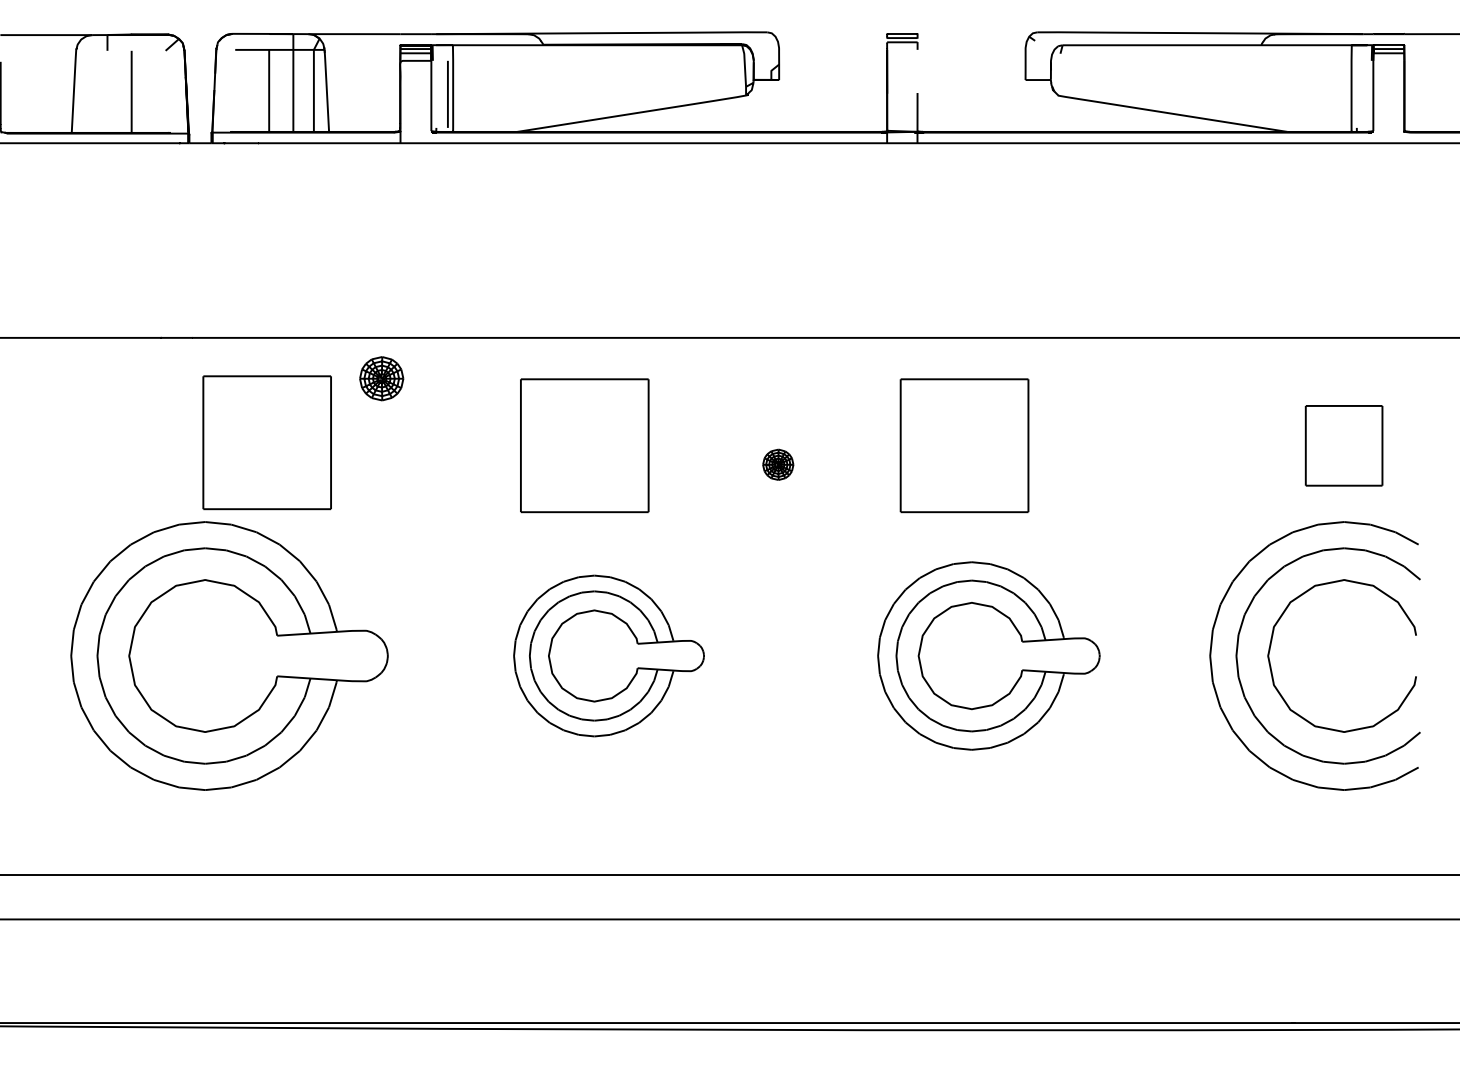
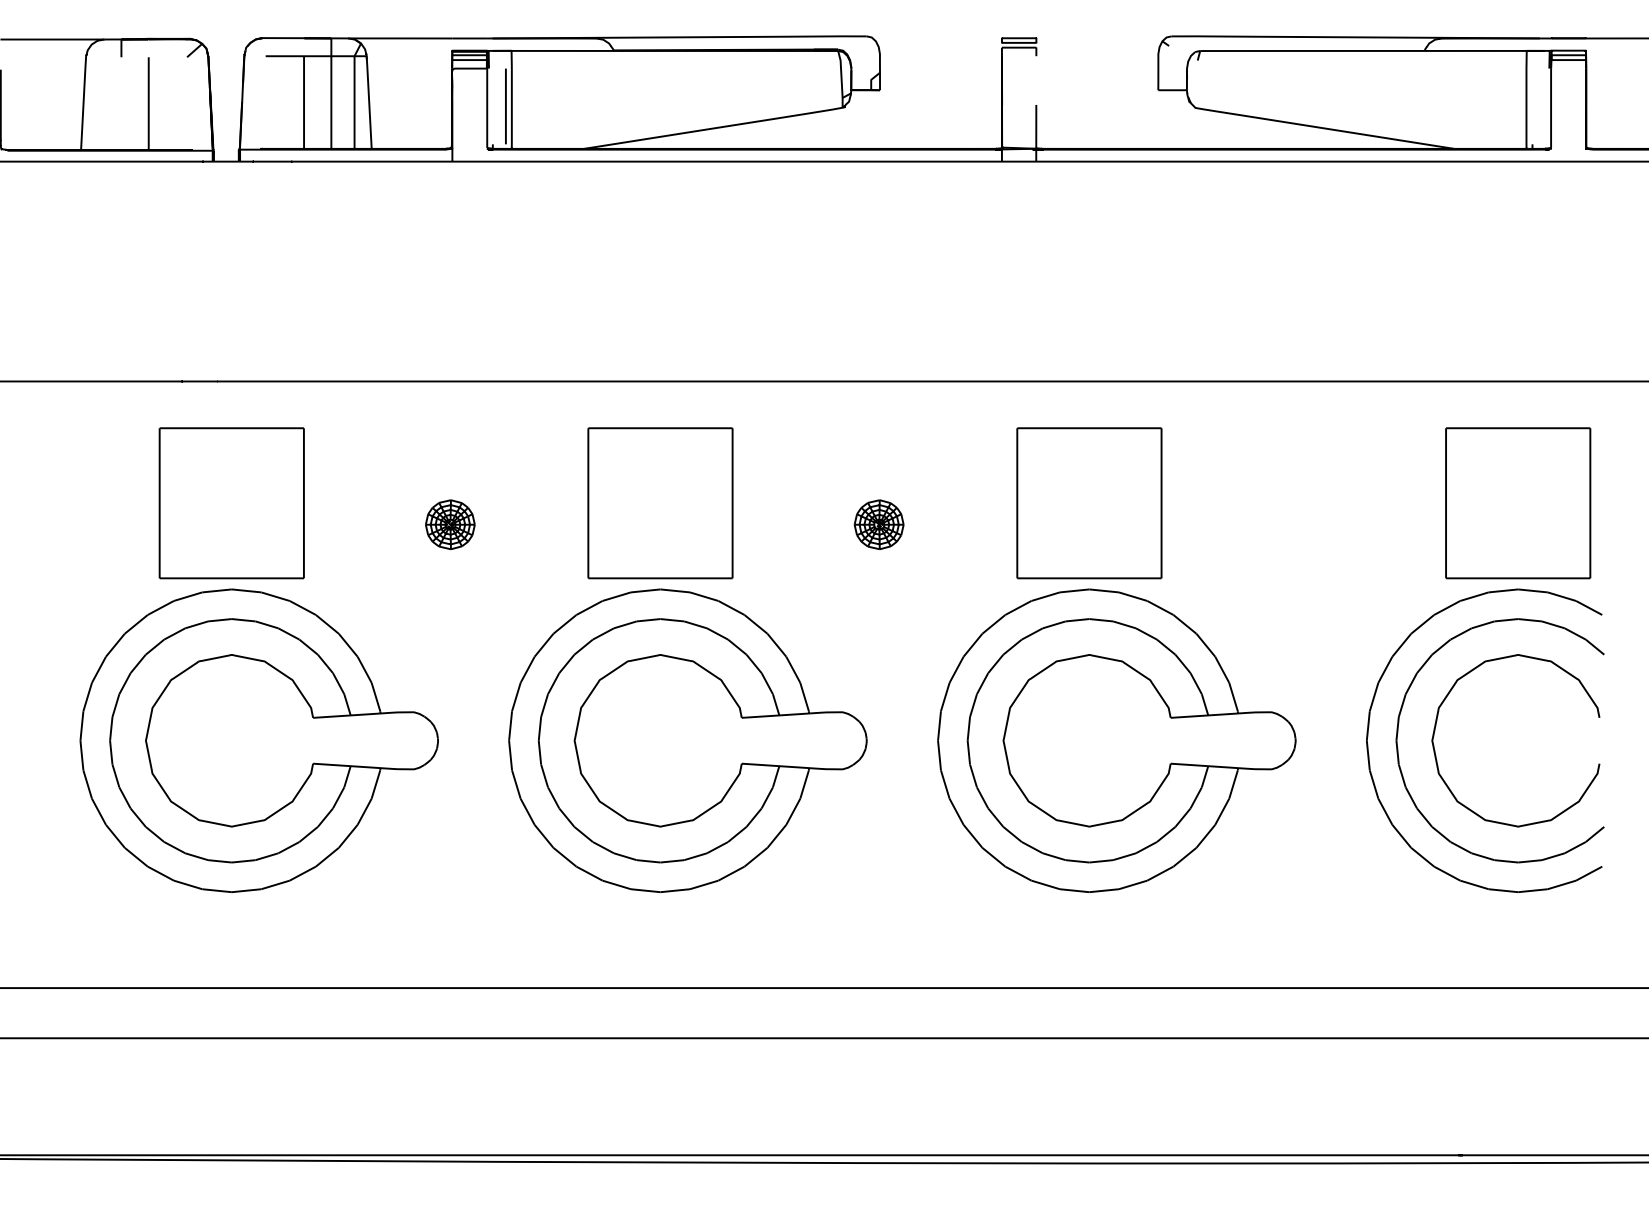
part: (381, 378) -> (450, 524), moved
part: (266, 442) -> (231, 503), moved
part: (1343, 445) -> (1517, 503), size x1.67
part: (777, 464) -> (878, 524), size x1.43
part: (608, 655) -> (687, 740), size x1.67
part: (988, 655) -> (1116, 740), size x1.43

